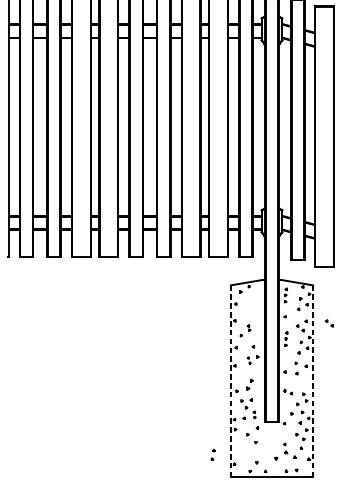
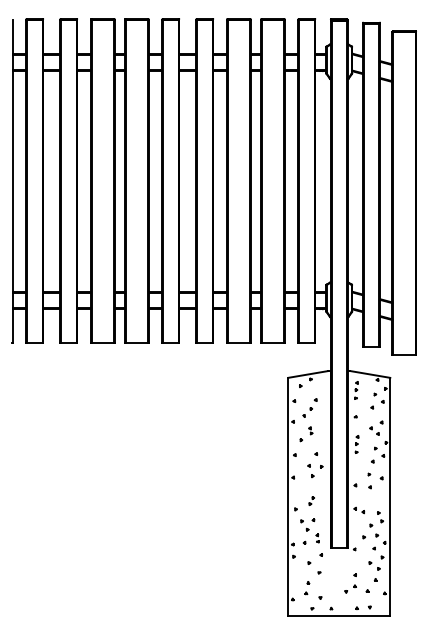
part: (248, 309) -> (309, 407), added
part: (329, 322) -> (410, 424), removed
part: (248, 360) -> (310, 471), size x1.67
line: (231, 380) -> (288, 496), dashed -> solid
line: (313, 381) -> (390, 497), dashed -> solid
part: (249, 384) -> (311, 500), size x0.62
part: (213, 455) -> (307, 588), moved
part: (281, 455) -> (350, 588), size x0.71

